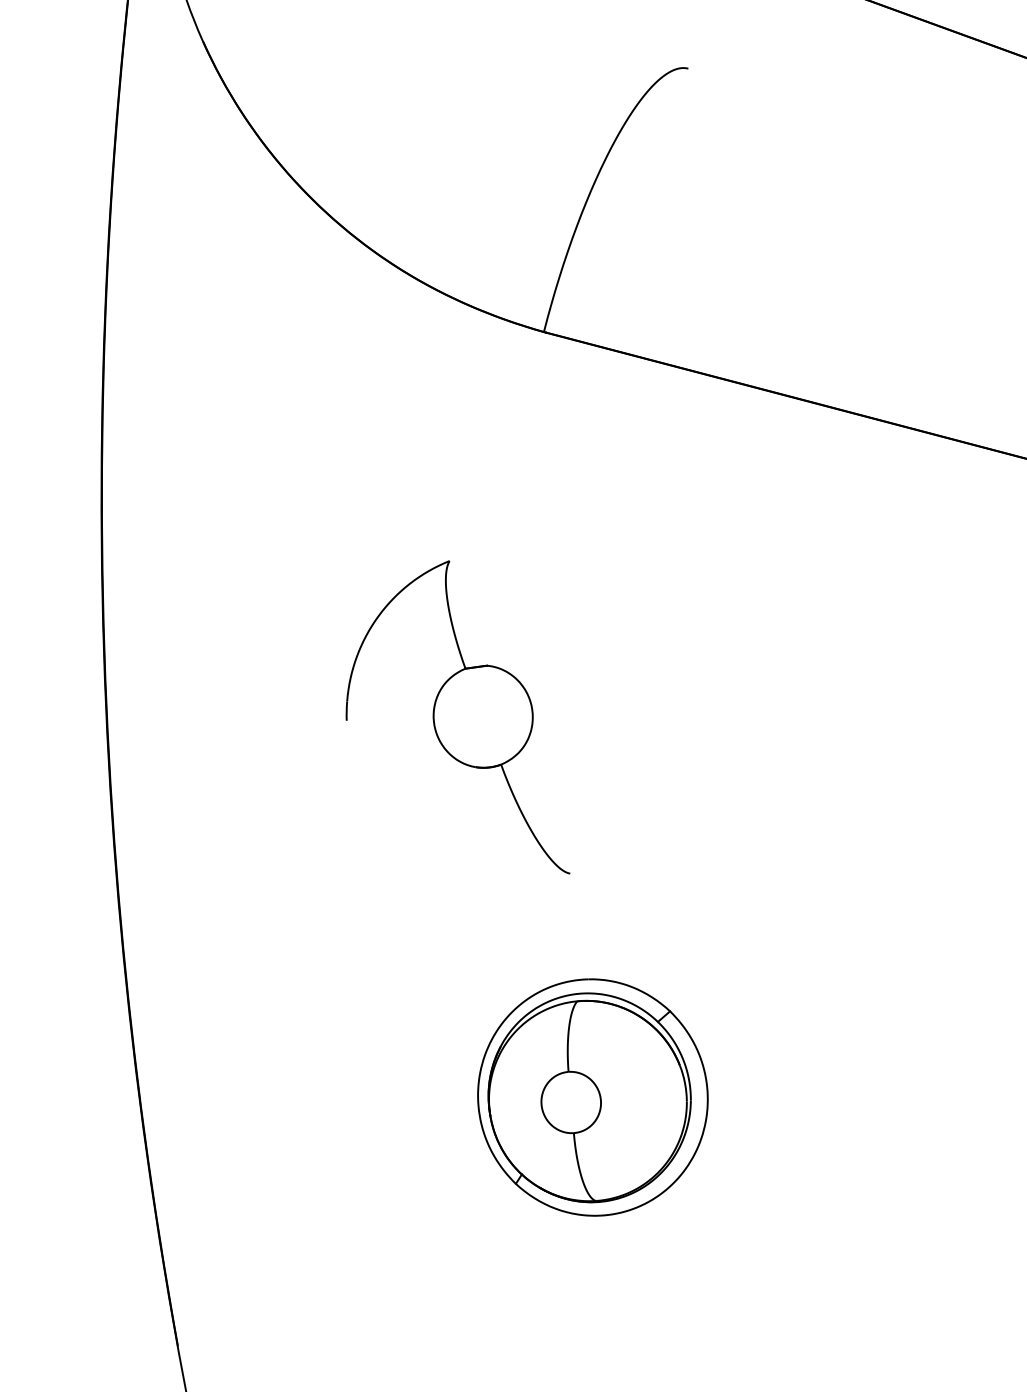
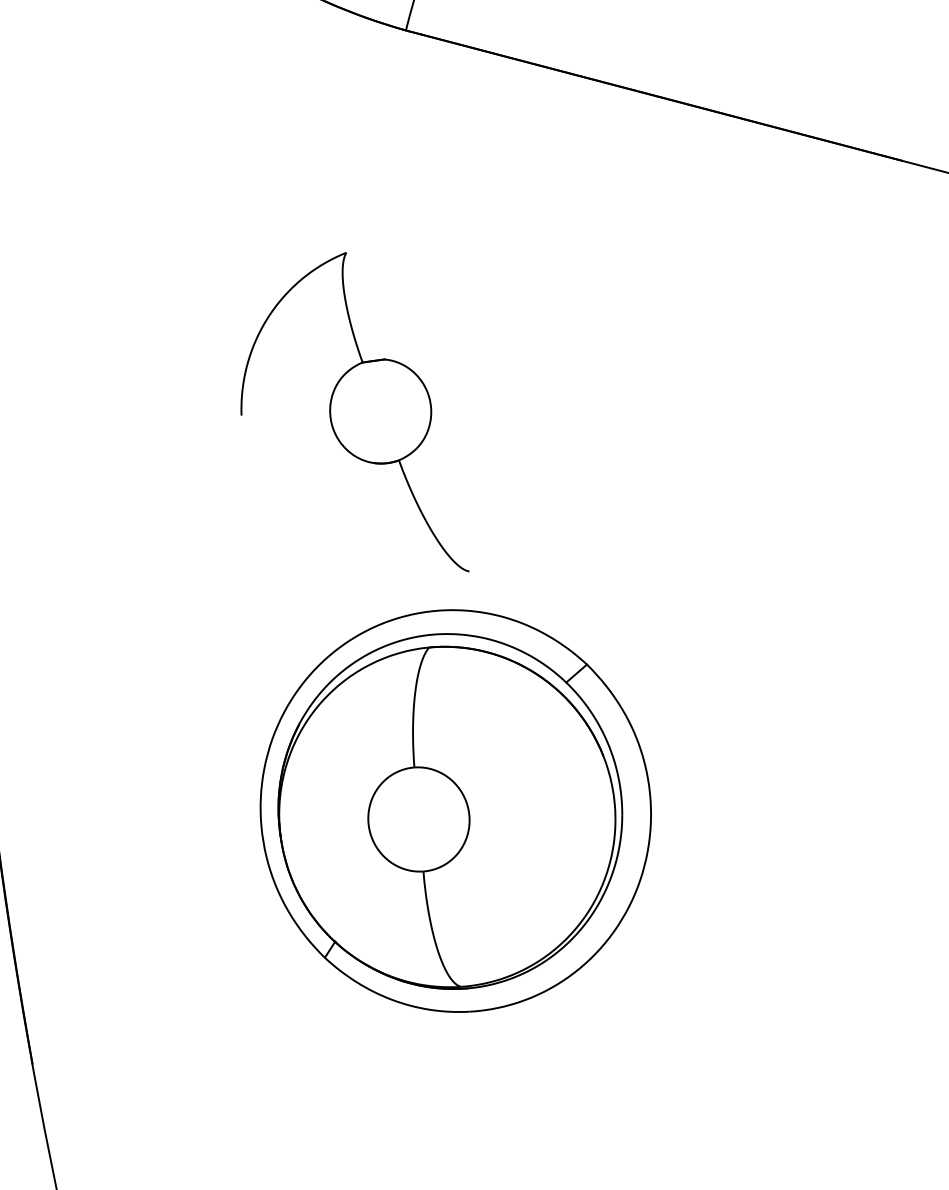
part: (457, 717) -> (354, 412), moved
part: (592, 1097) -> (455, 810), size x1.67

